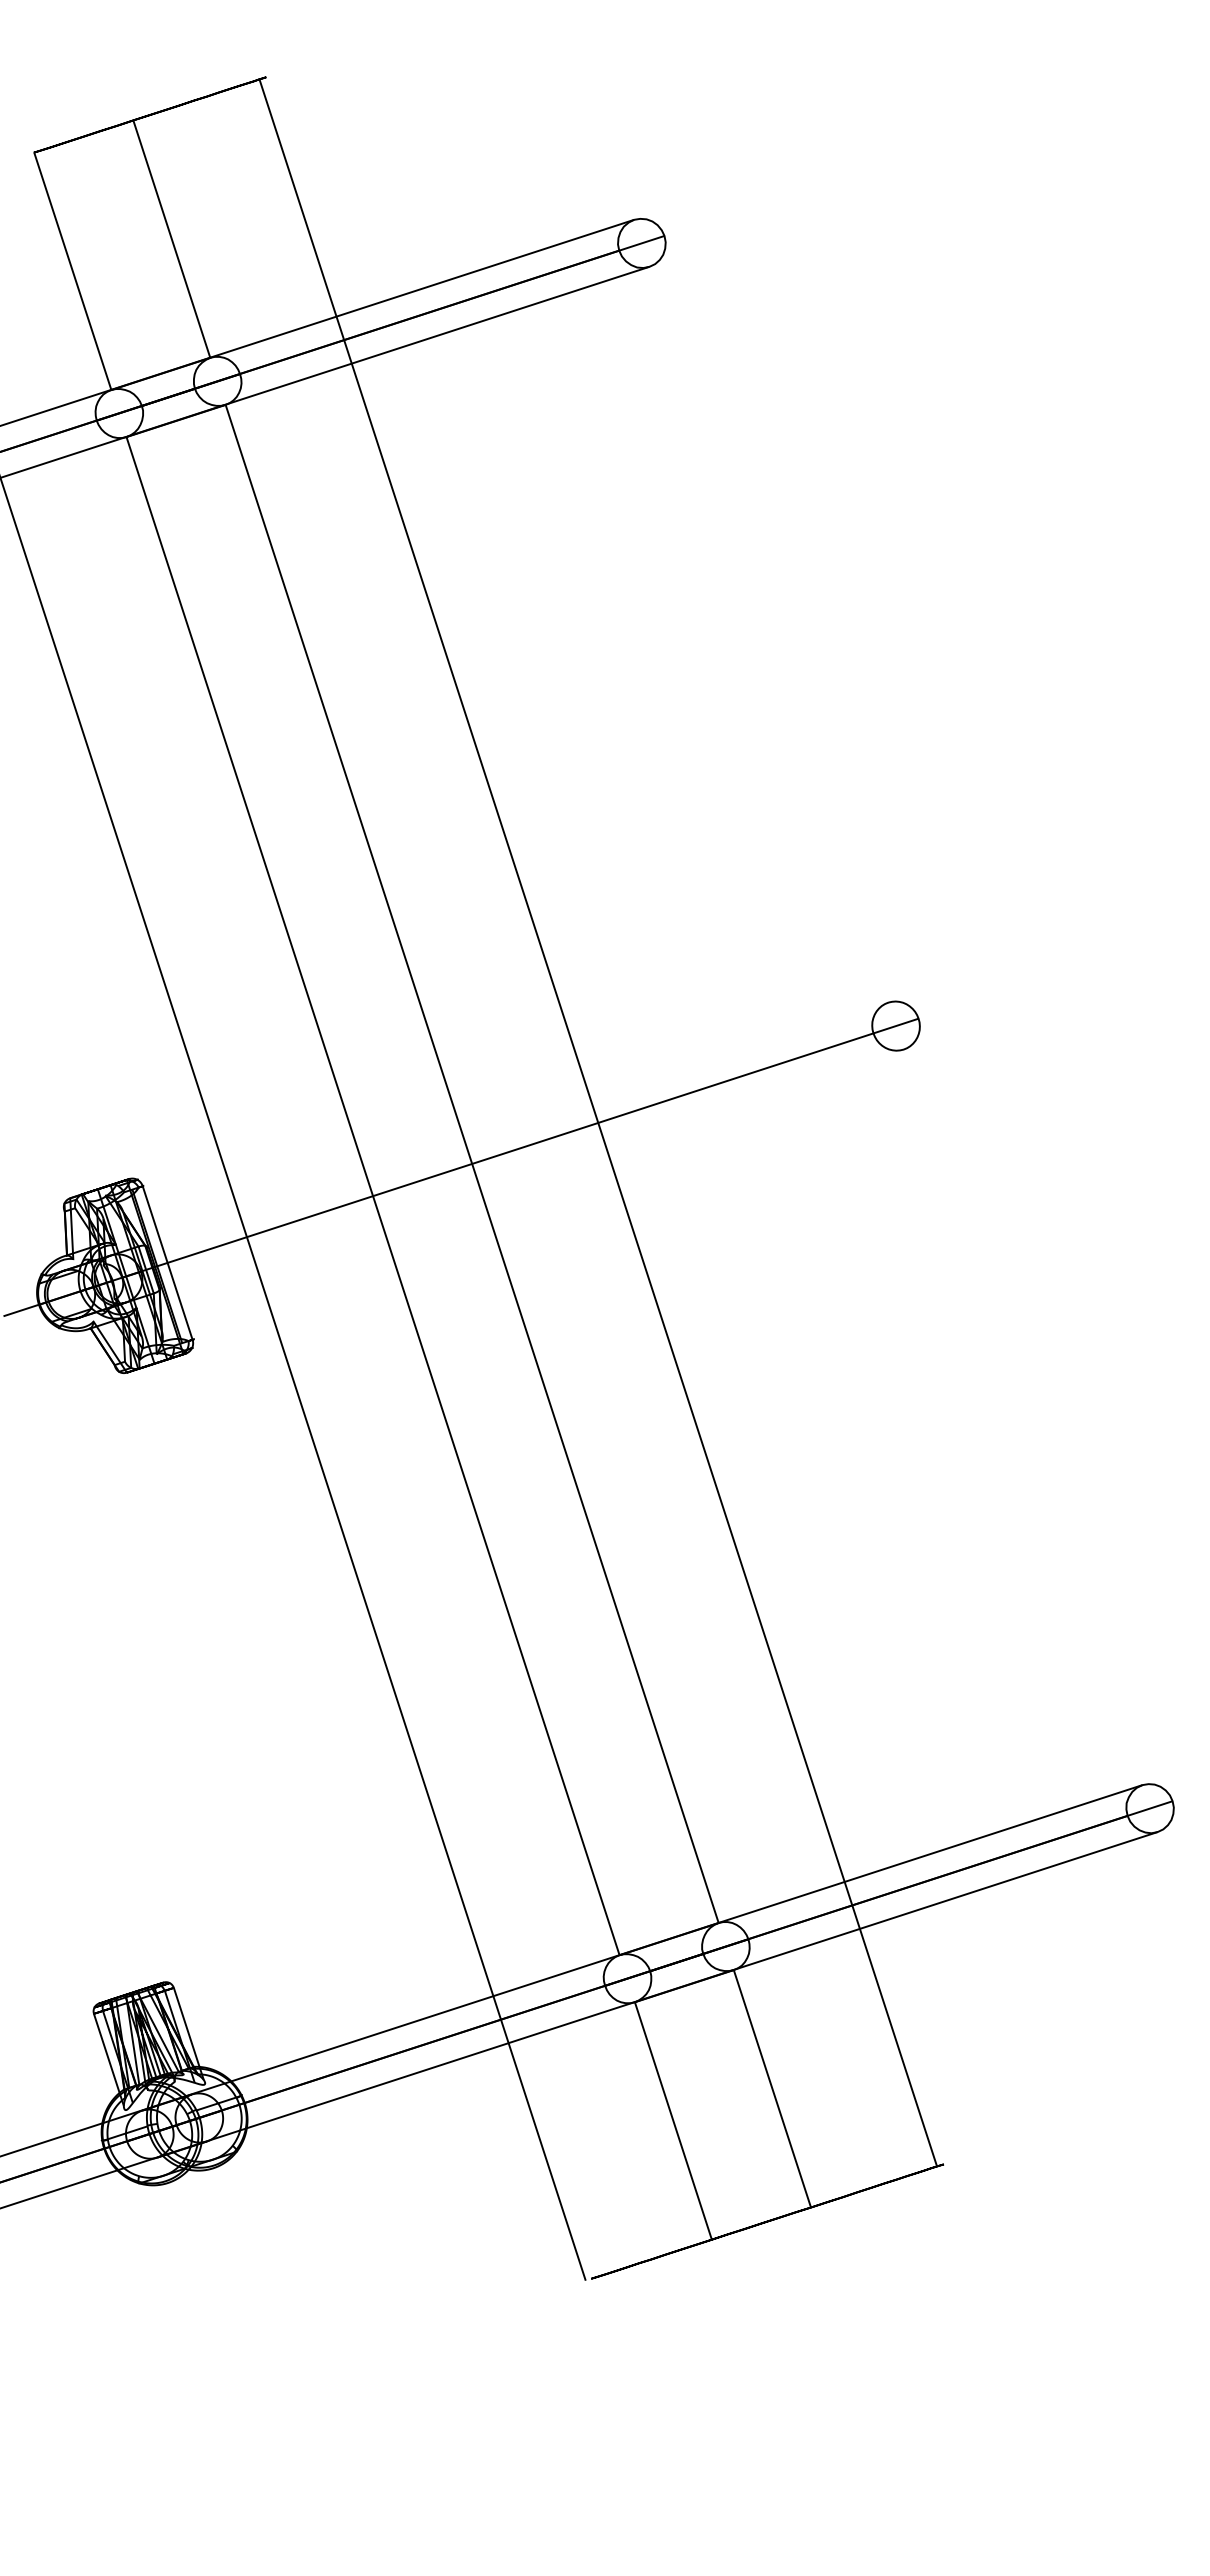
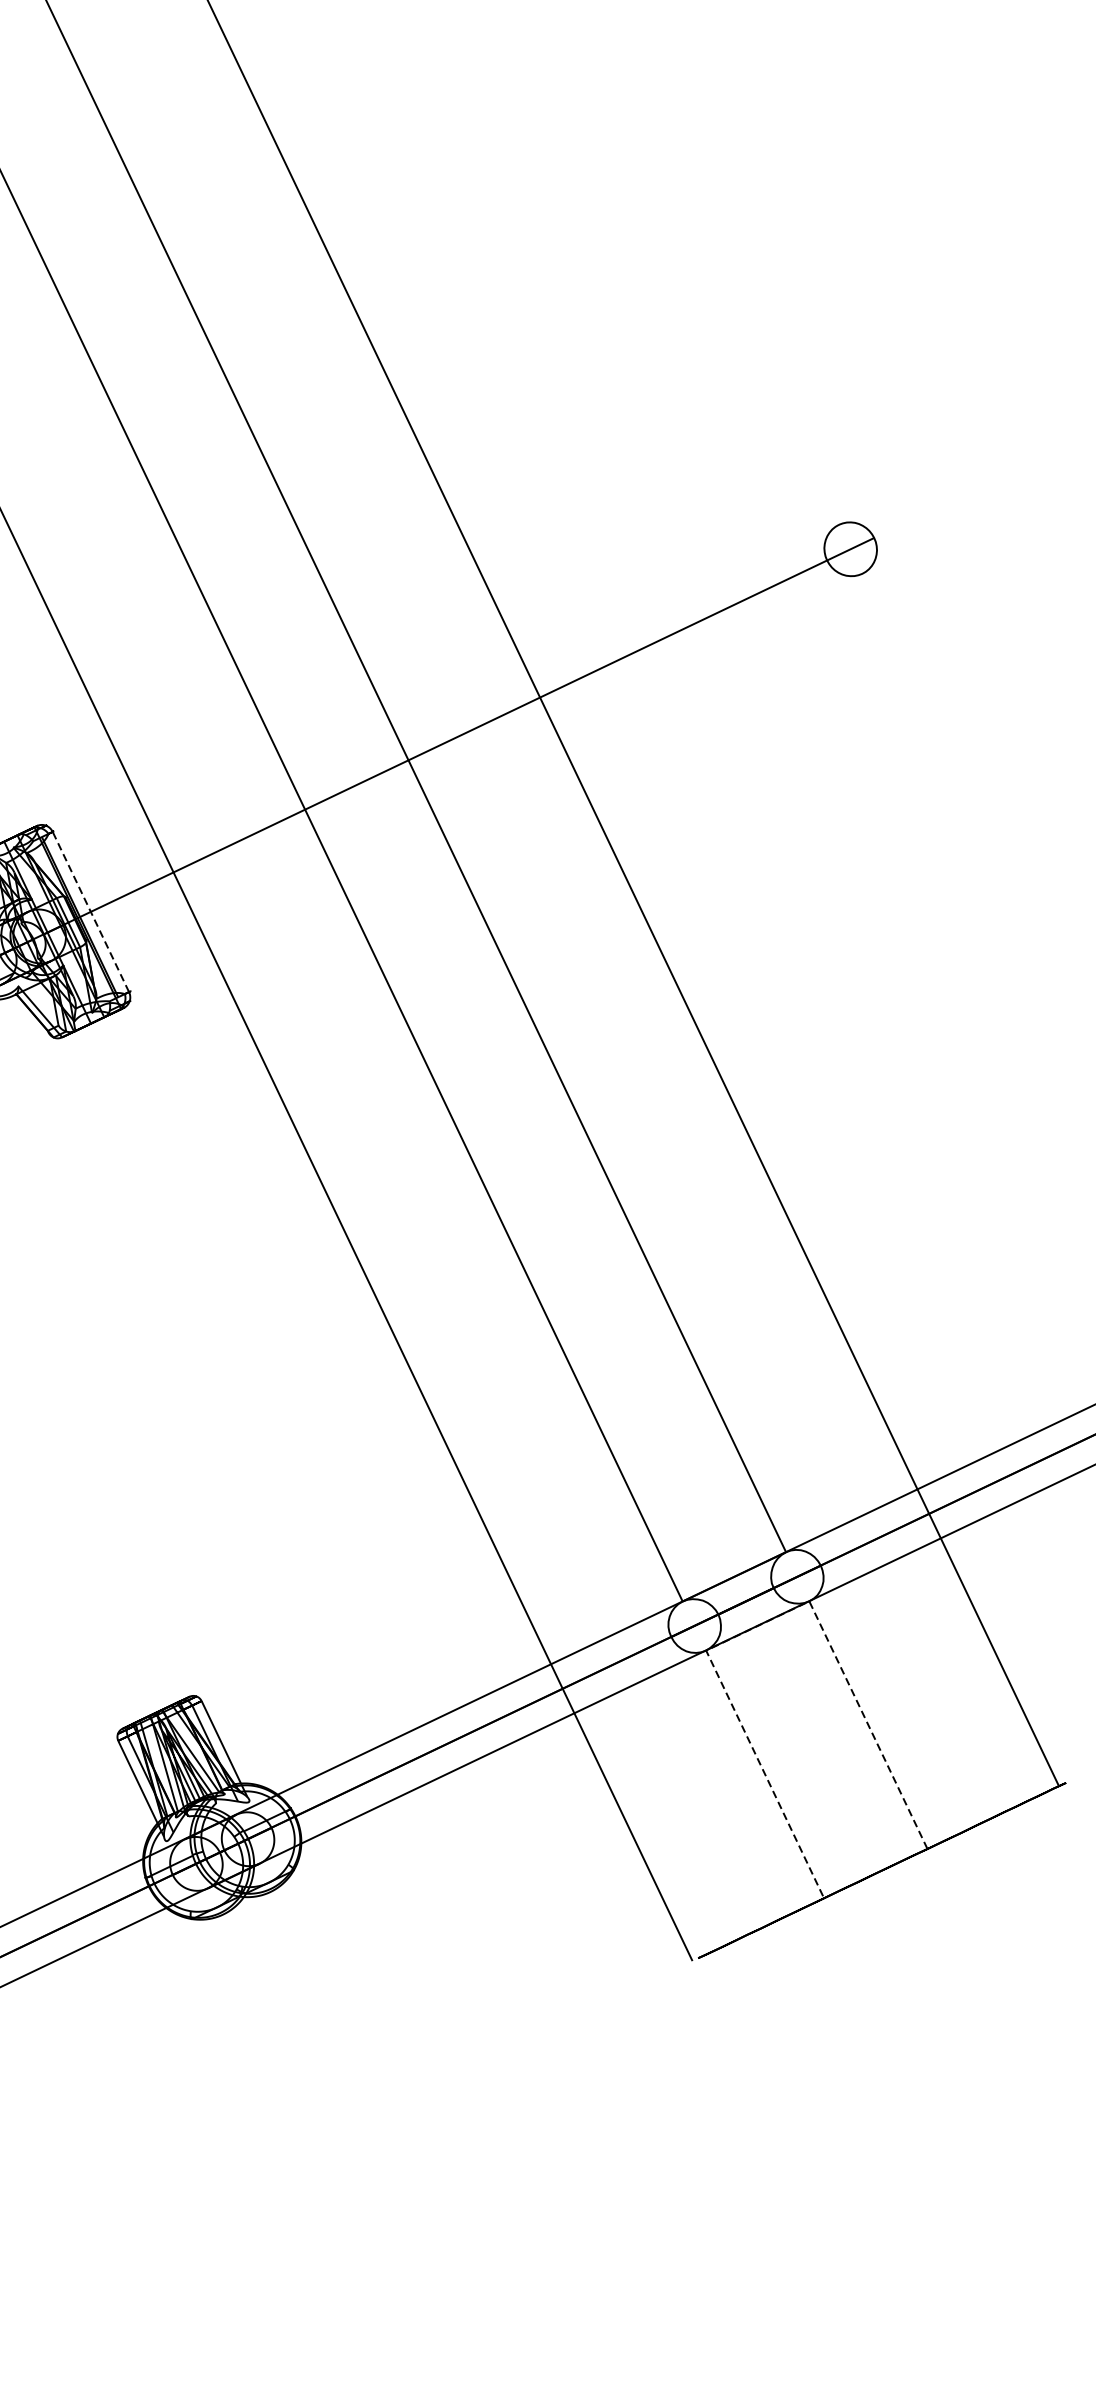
line: (167, 1263) -> (90, 912), solid -> dashed
line: (684, 1986) -> (757, 1626), solid -> dashed

